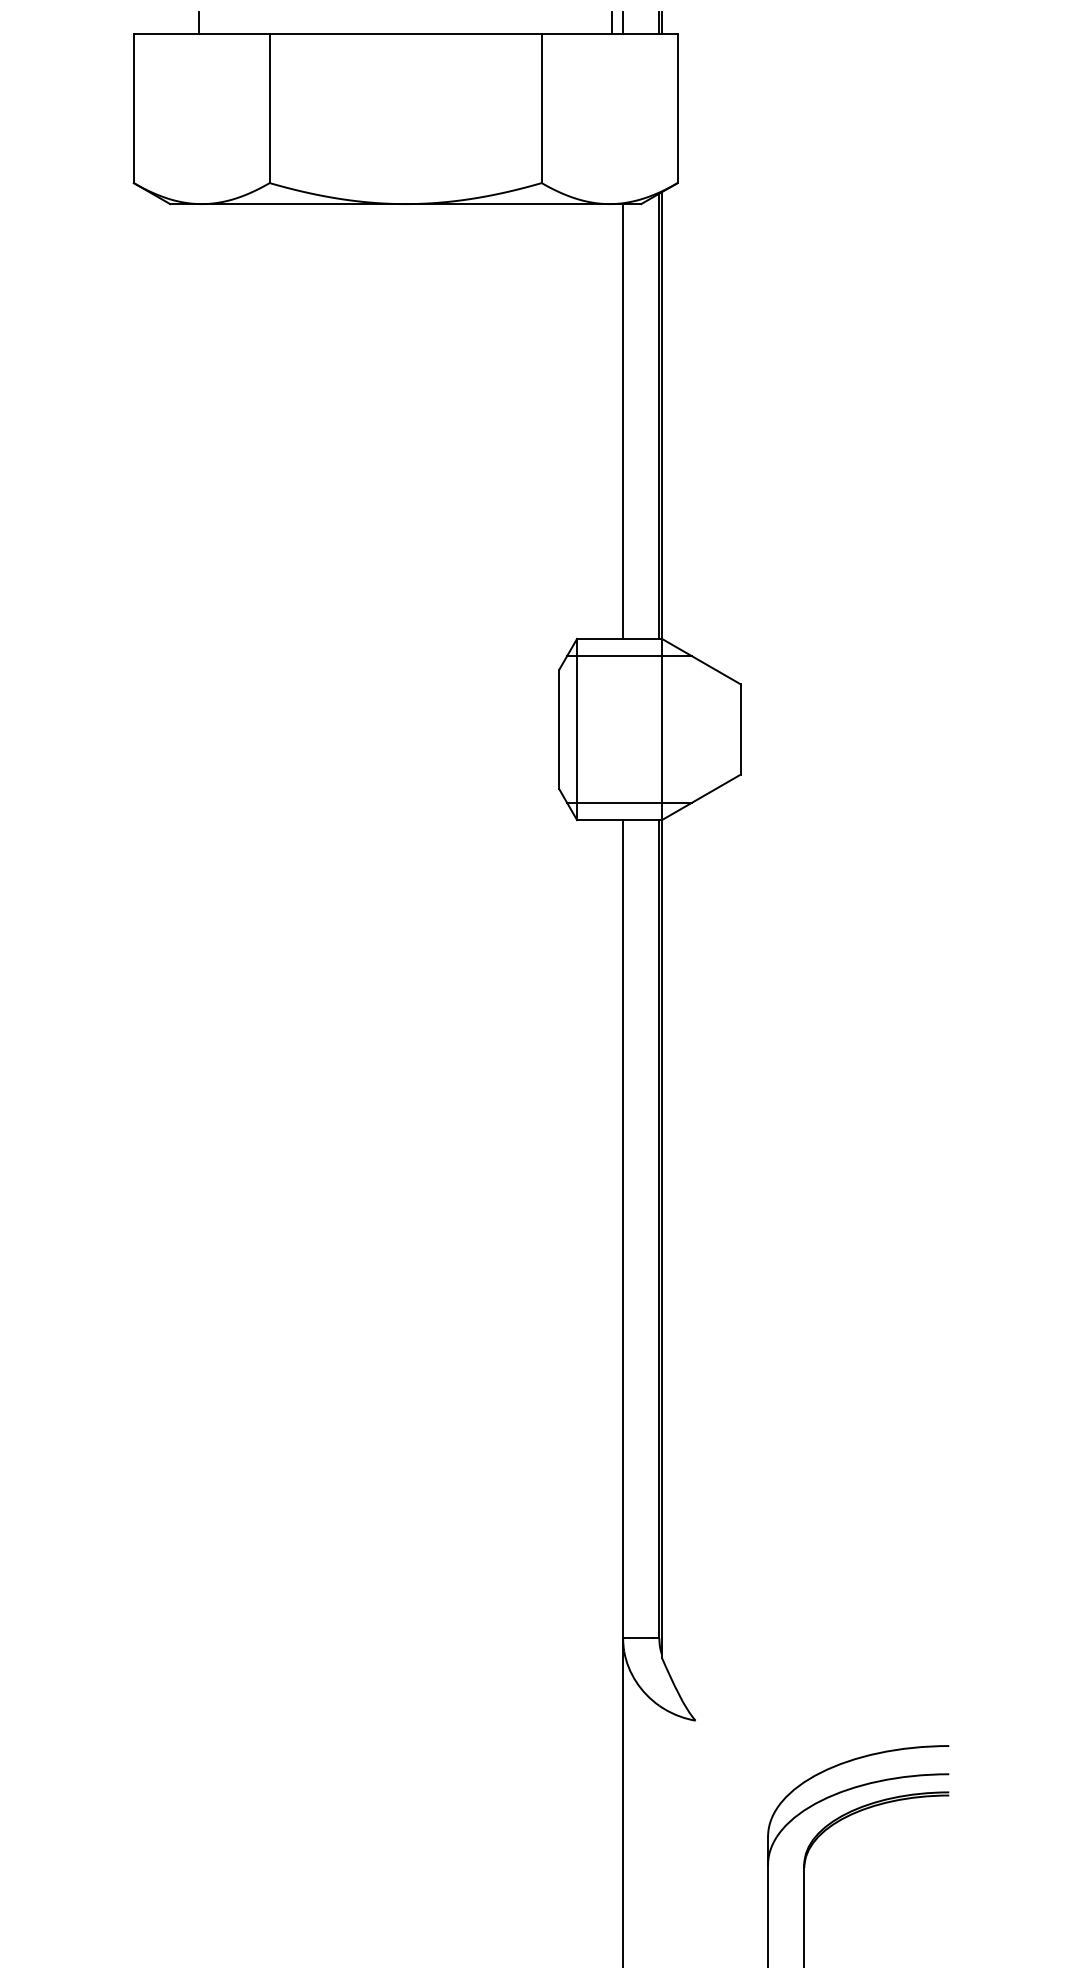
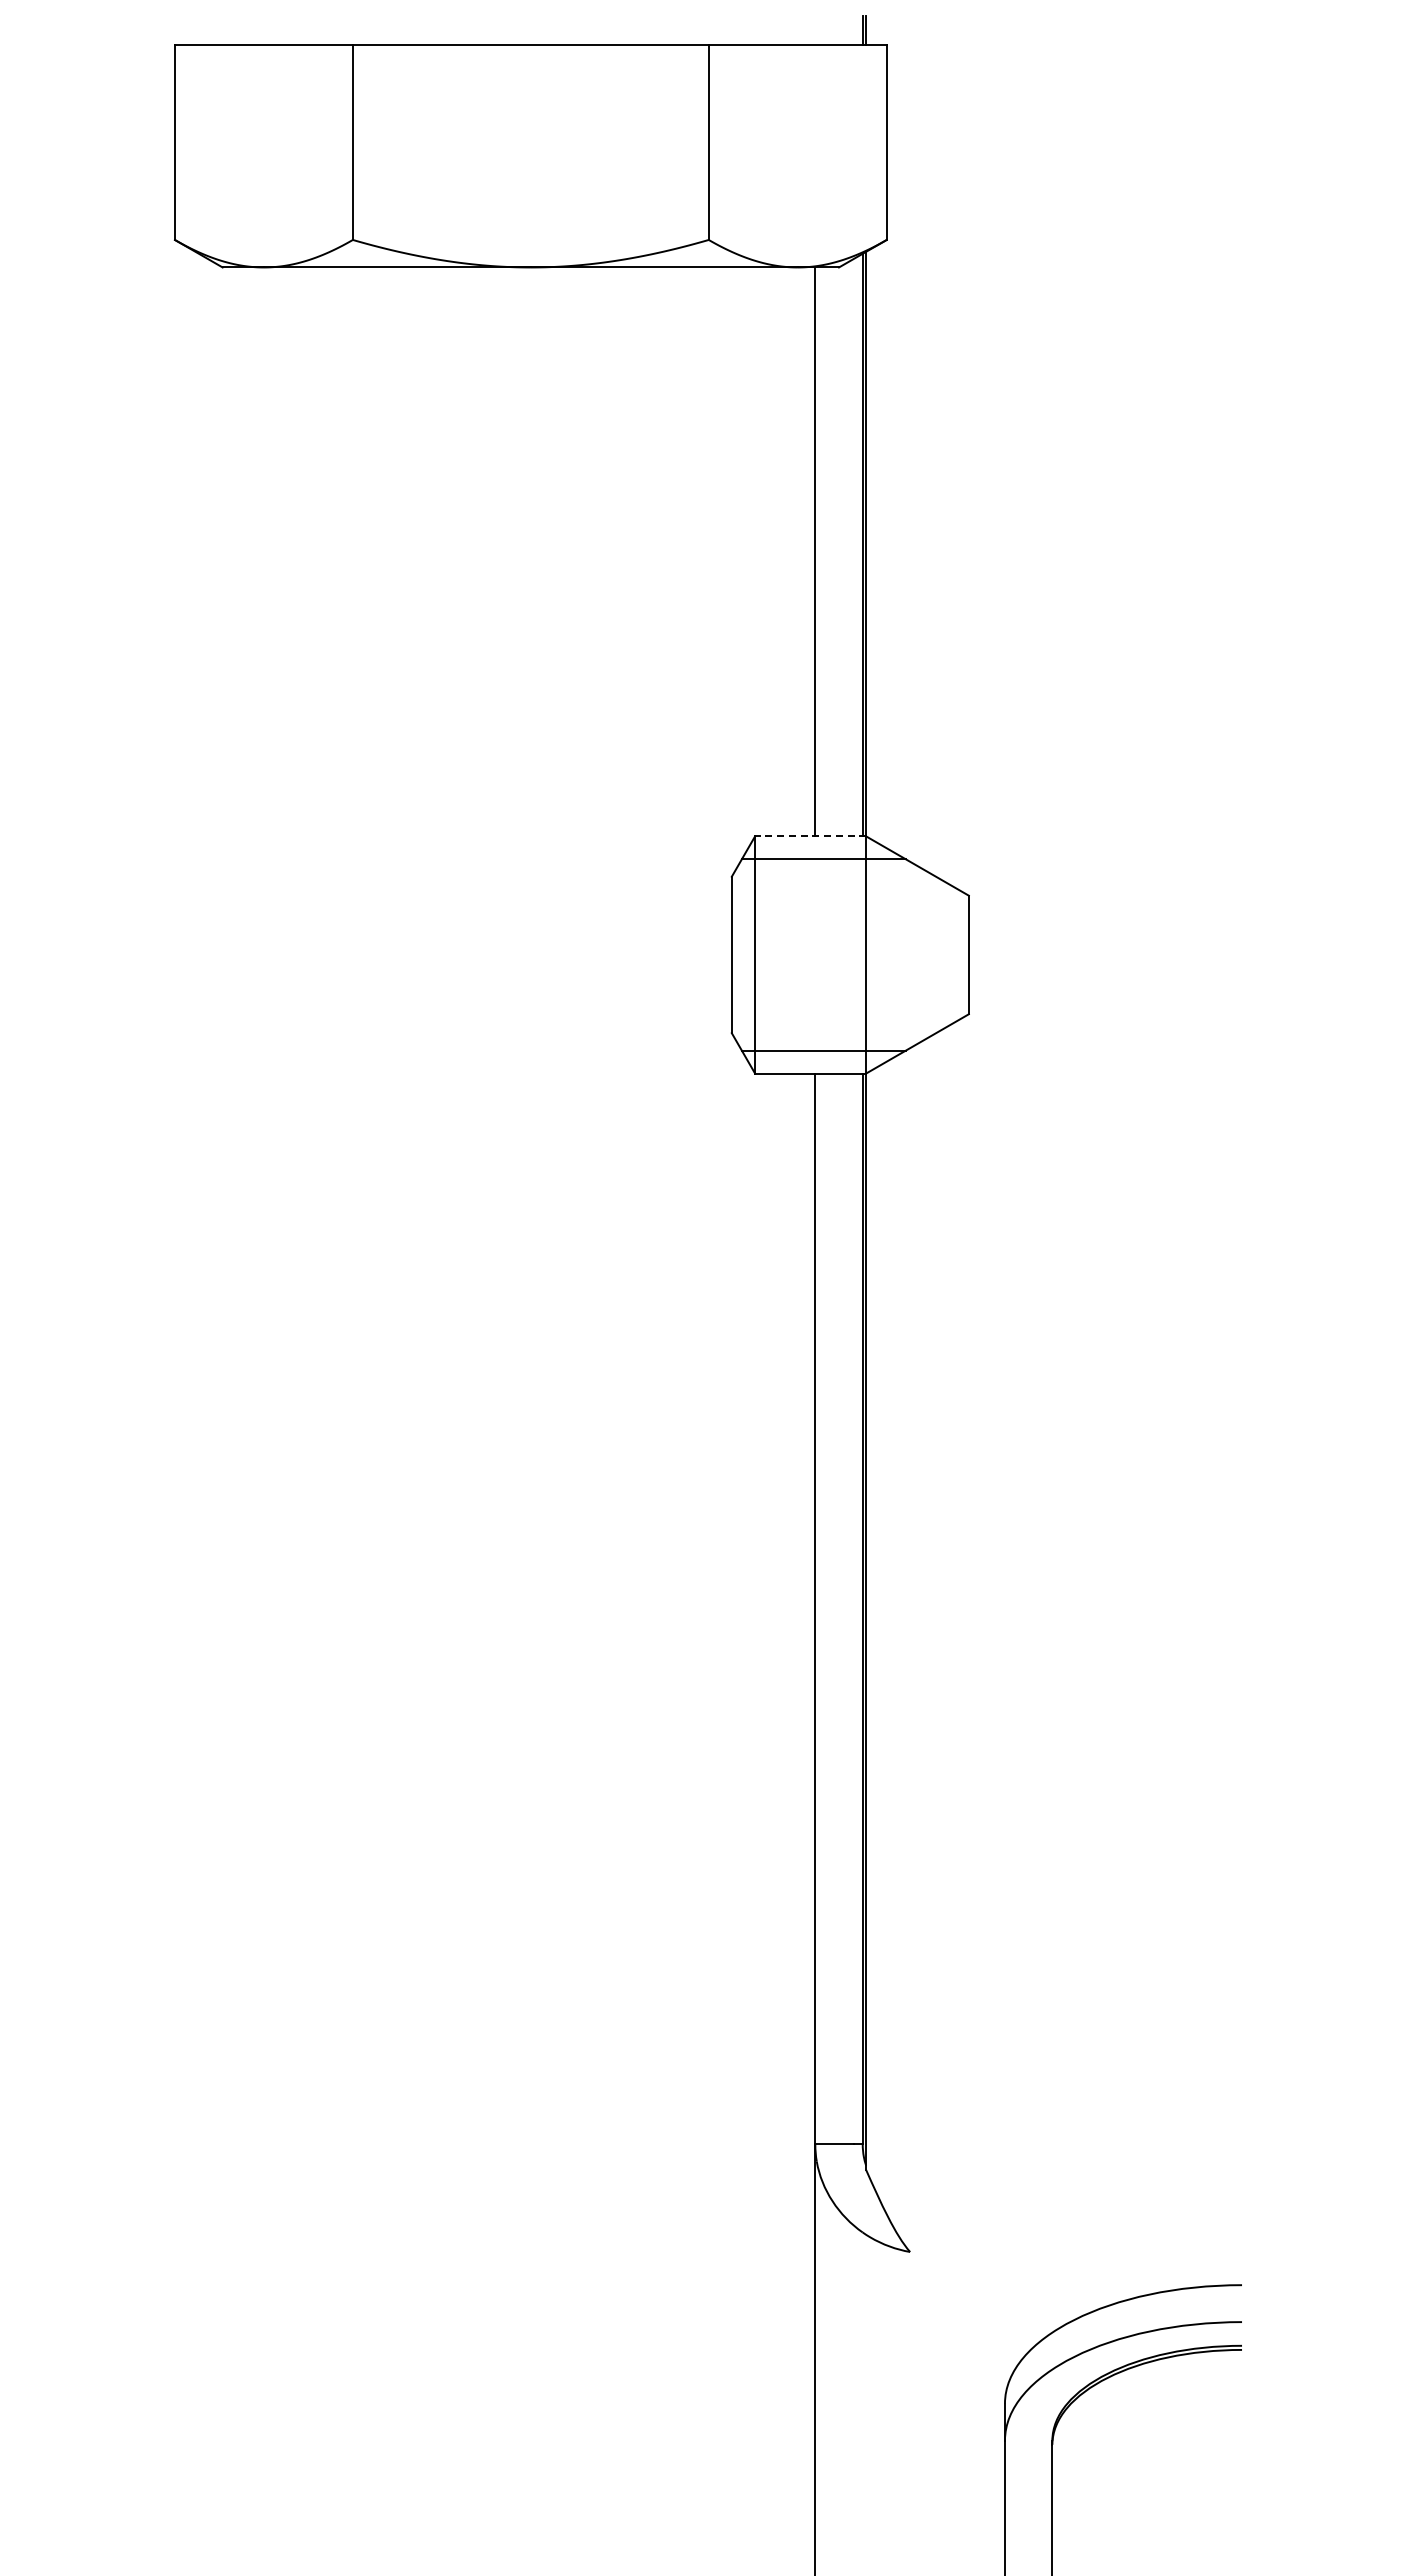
line: (199, 23) -> (260, 30), removed
line: (612, 23) -> (801, 30), removed
line: (623, 23) -> (815, 30), removed
line: (619, 638) -> (810, 836), solid -> dashed

